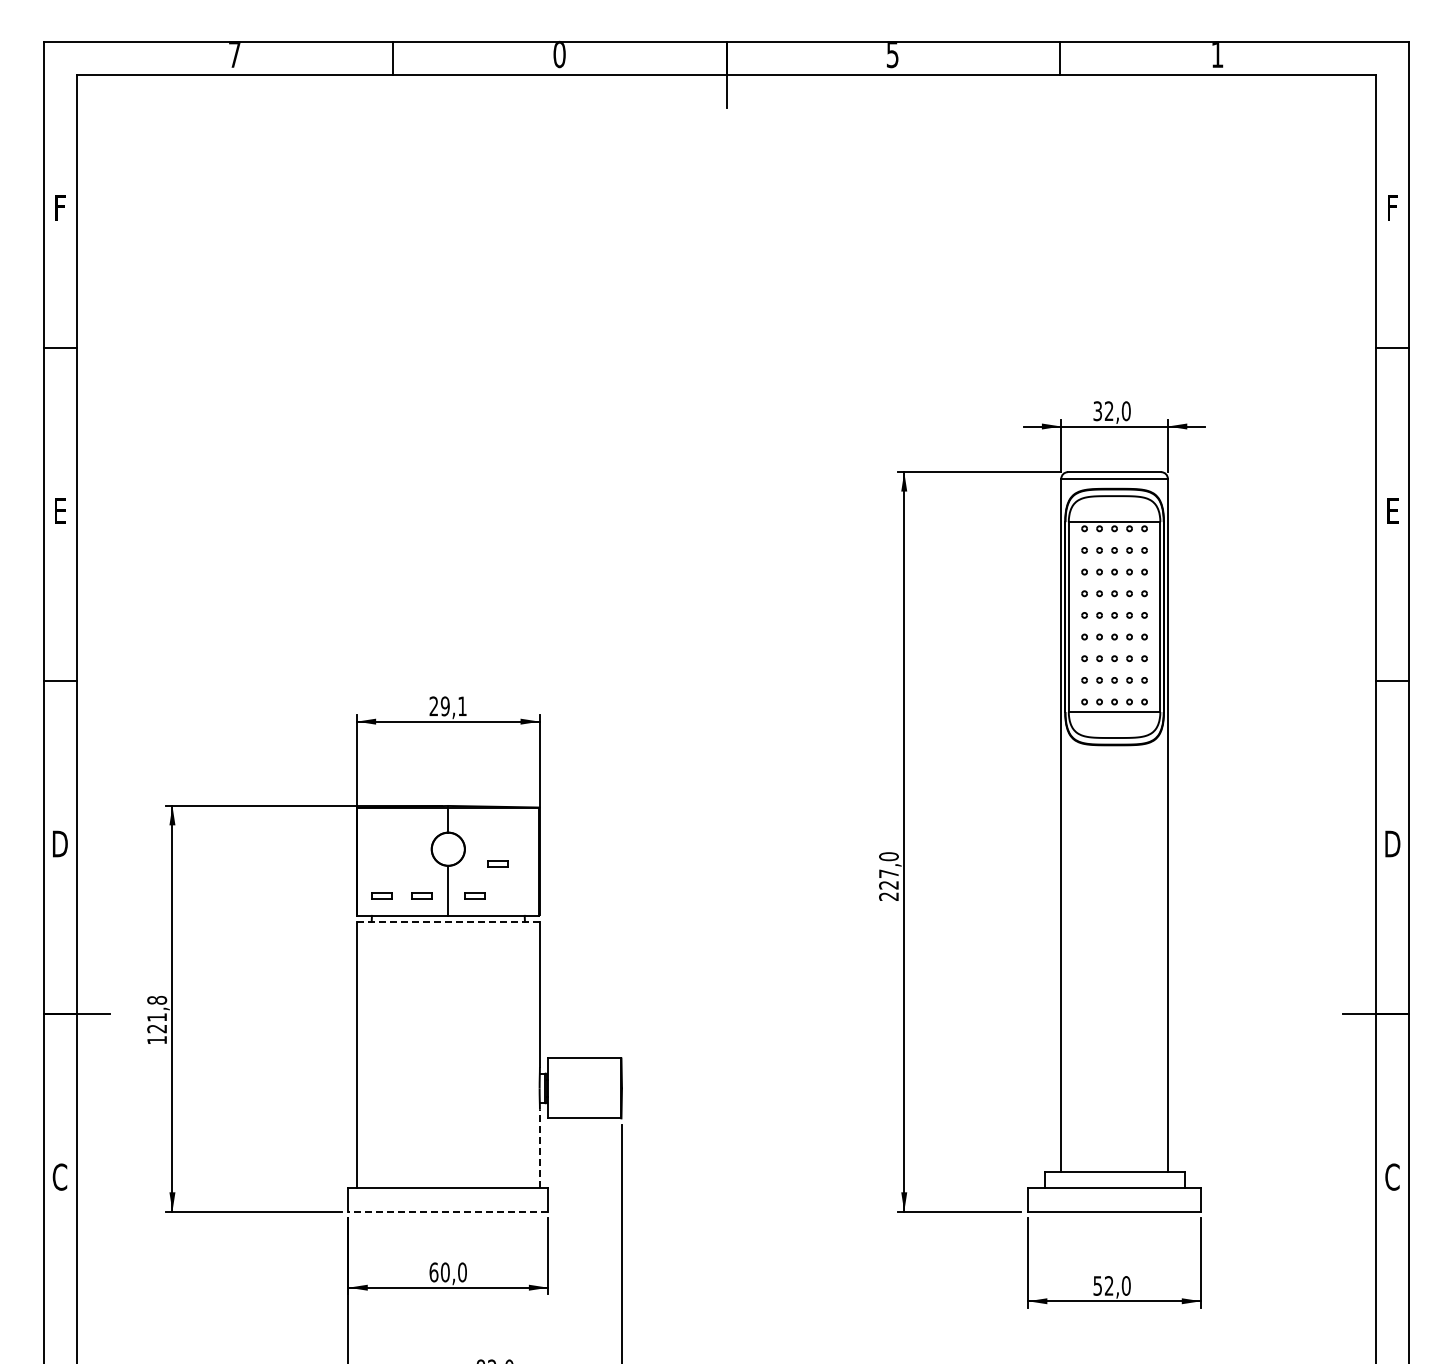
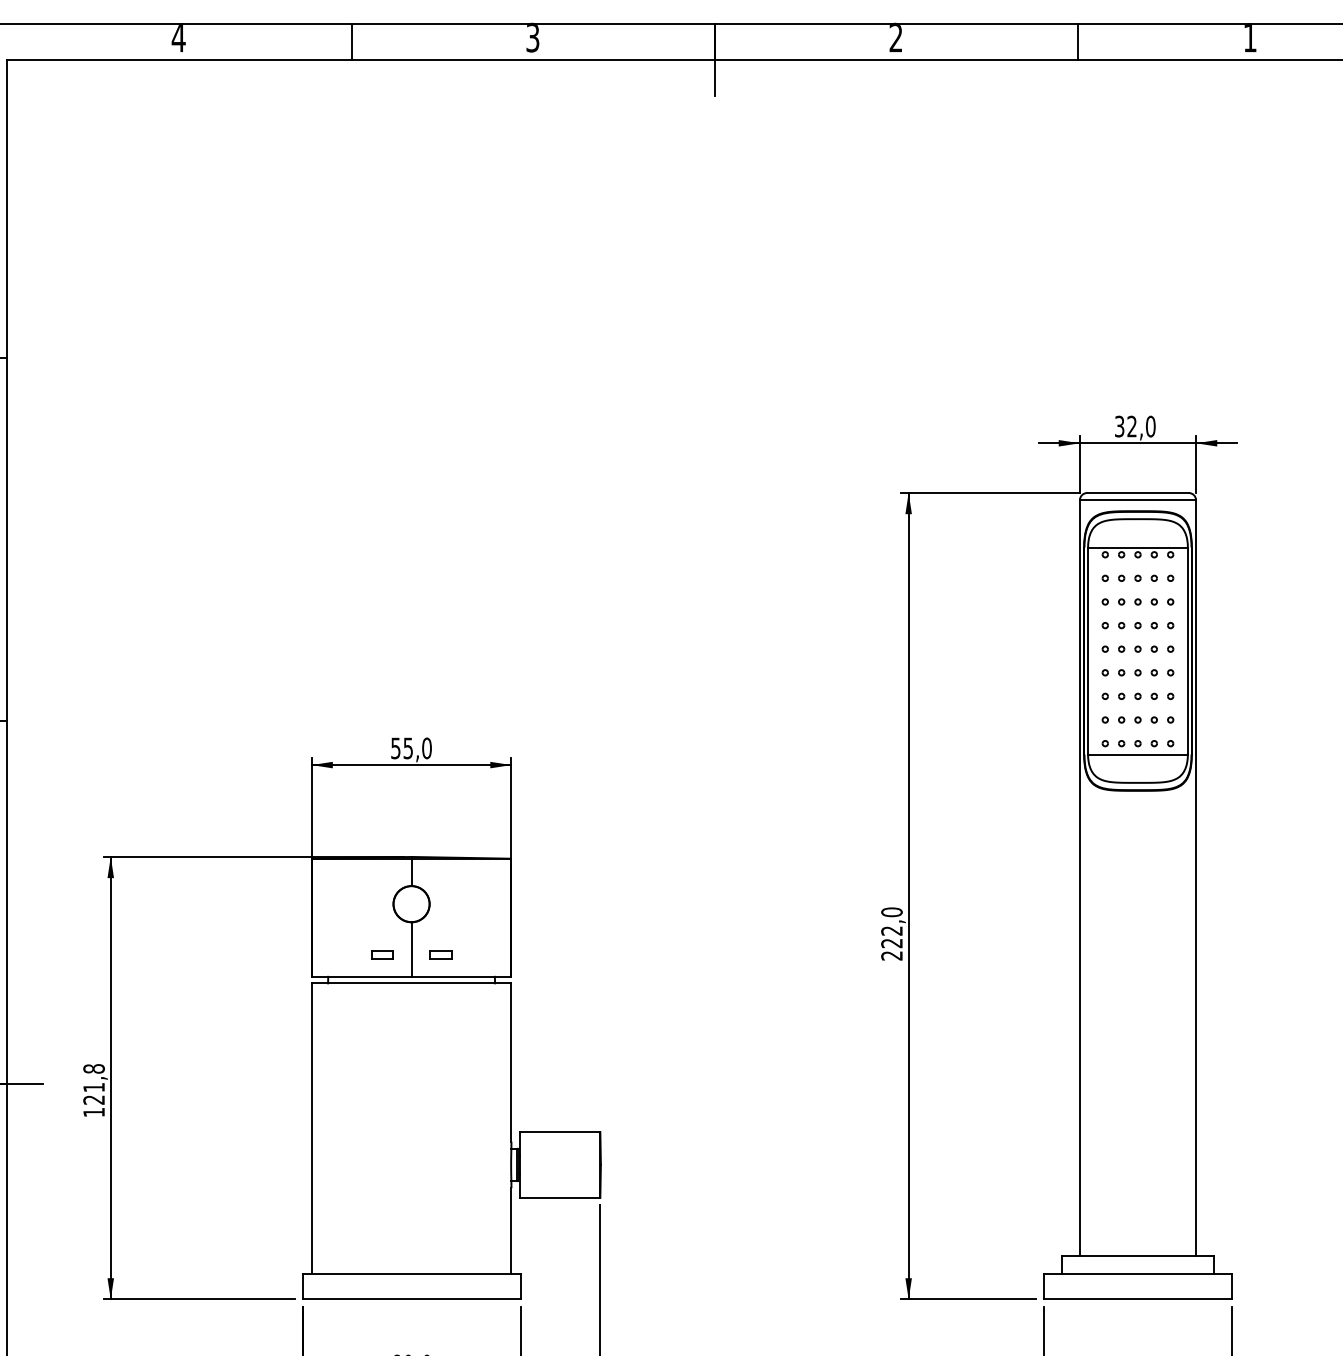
text: (559, 54) -> (532, 37), 0 -> 3
text: (892, 54) -> (895, 37), 5 -> 2
text: (234, 55) -> (178, 38), 7 -> 4
text: (447, 706) -> (410, 748), 29,1 -> 55,0
part: (497, 863) -> (465, 919), removed
text: (888, 873) -> (891, 930), 227,0 -> 222,0
part: (381, 895) -> (338, 954), removed
line: (448, 921) -> (411, 982), dashed -> solid
line: (539, 1148) -> (510, 1230), dashed -> solid
line: (448, 1211) -> (411, 1299), dashed -> solid

